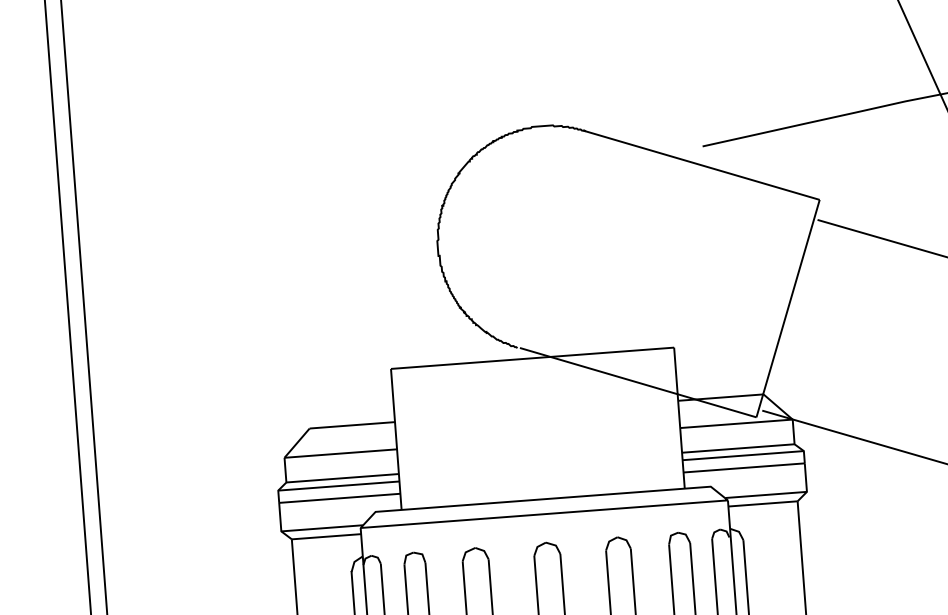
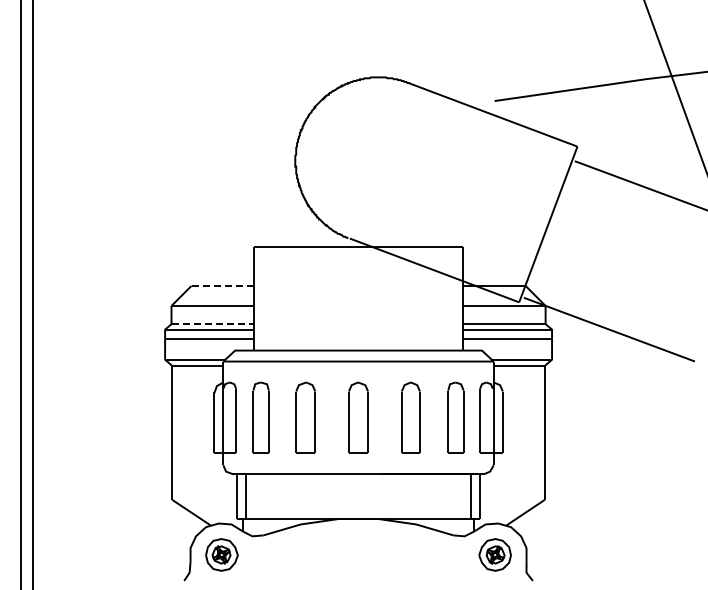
line: (353, 424) -> (223, 285), solid -> dashed
line: (343, 478) -> (213, 324), solid -> dashed

